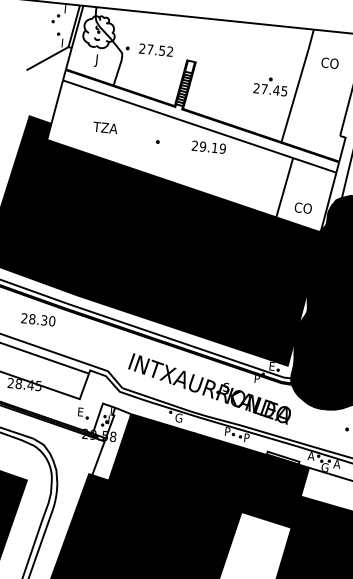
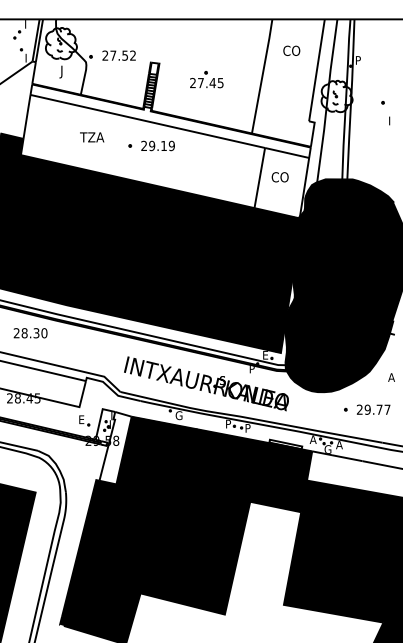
part: (270, 86) -> (206, 79), moved
text: (105, 128) -> (92, 137), moved
text: (208, 146) -> (157, 145), moved
text: (302, 208) -> (279, 177), moved

